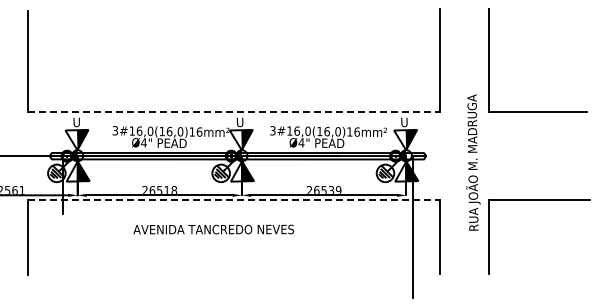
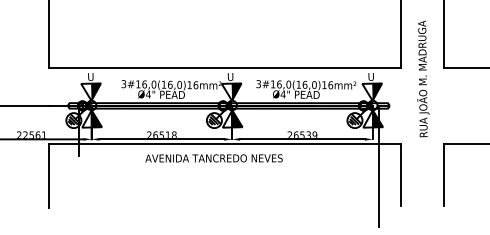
line: (234, 112) -> (225, 68), dashed -> solid
text: (473, 162) -> (423, 78), moved
line: (234, 200) -> (225, 143), dashed -> solid
text: (213, 229) -> (213, 158), moved

